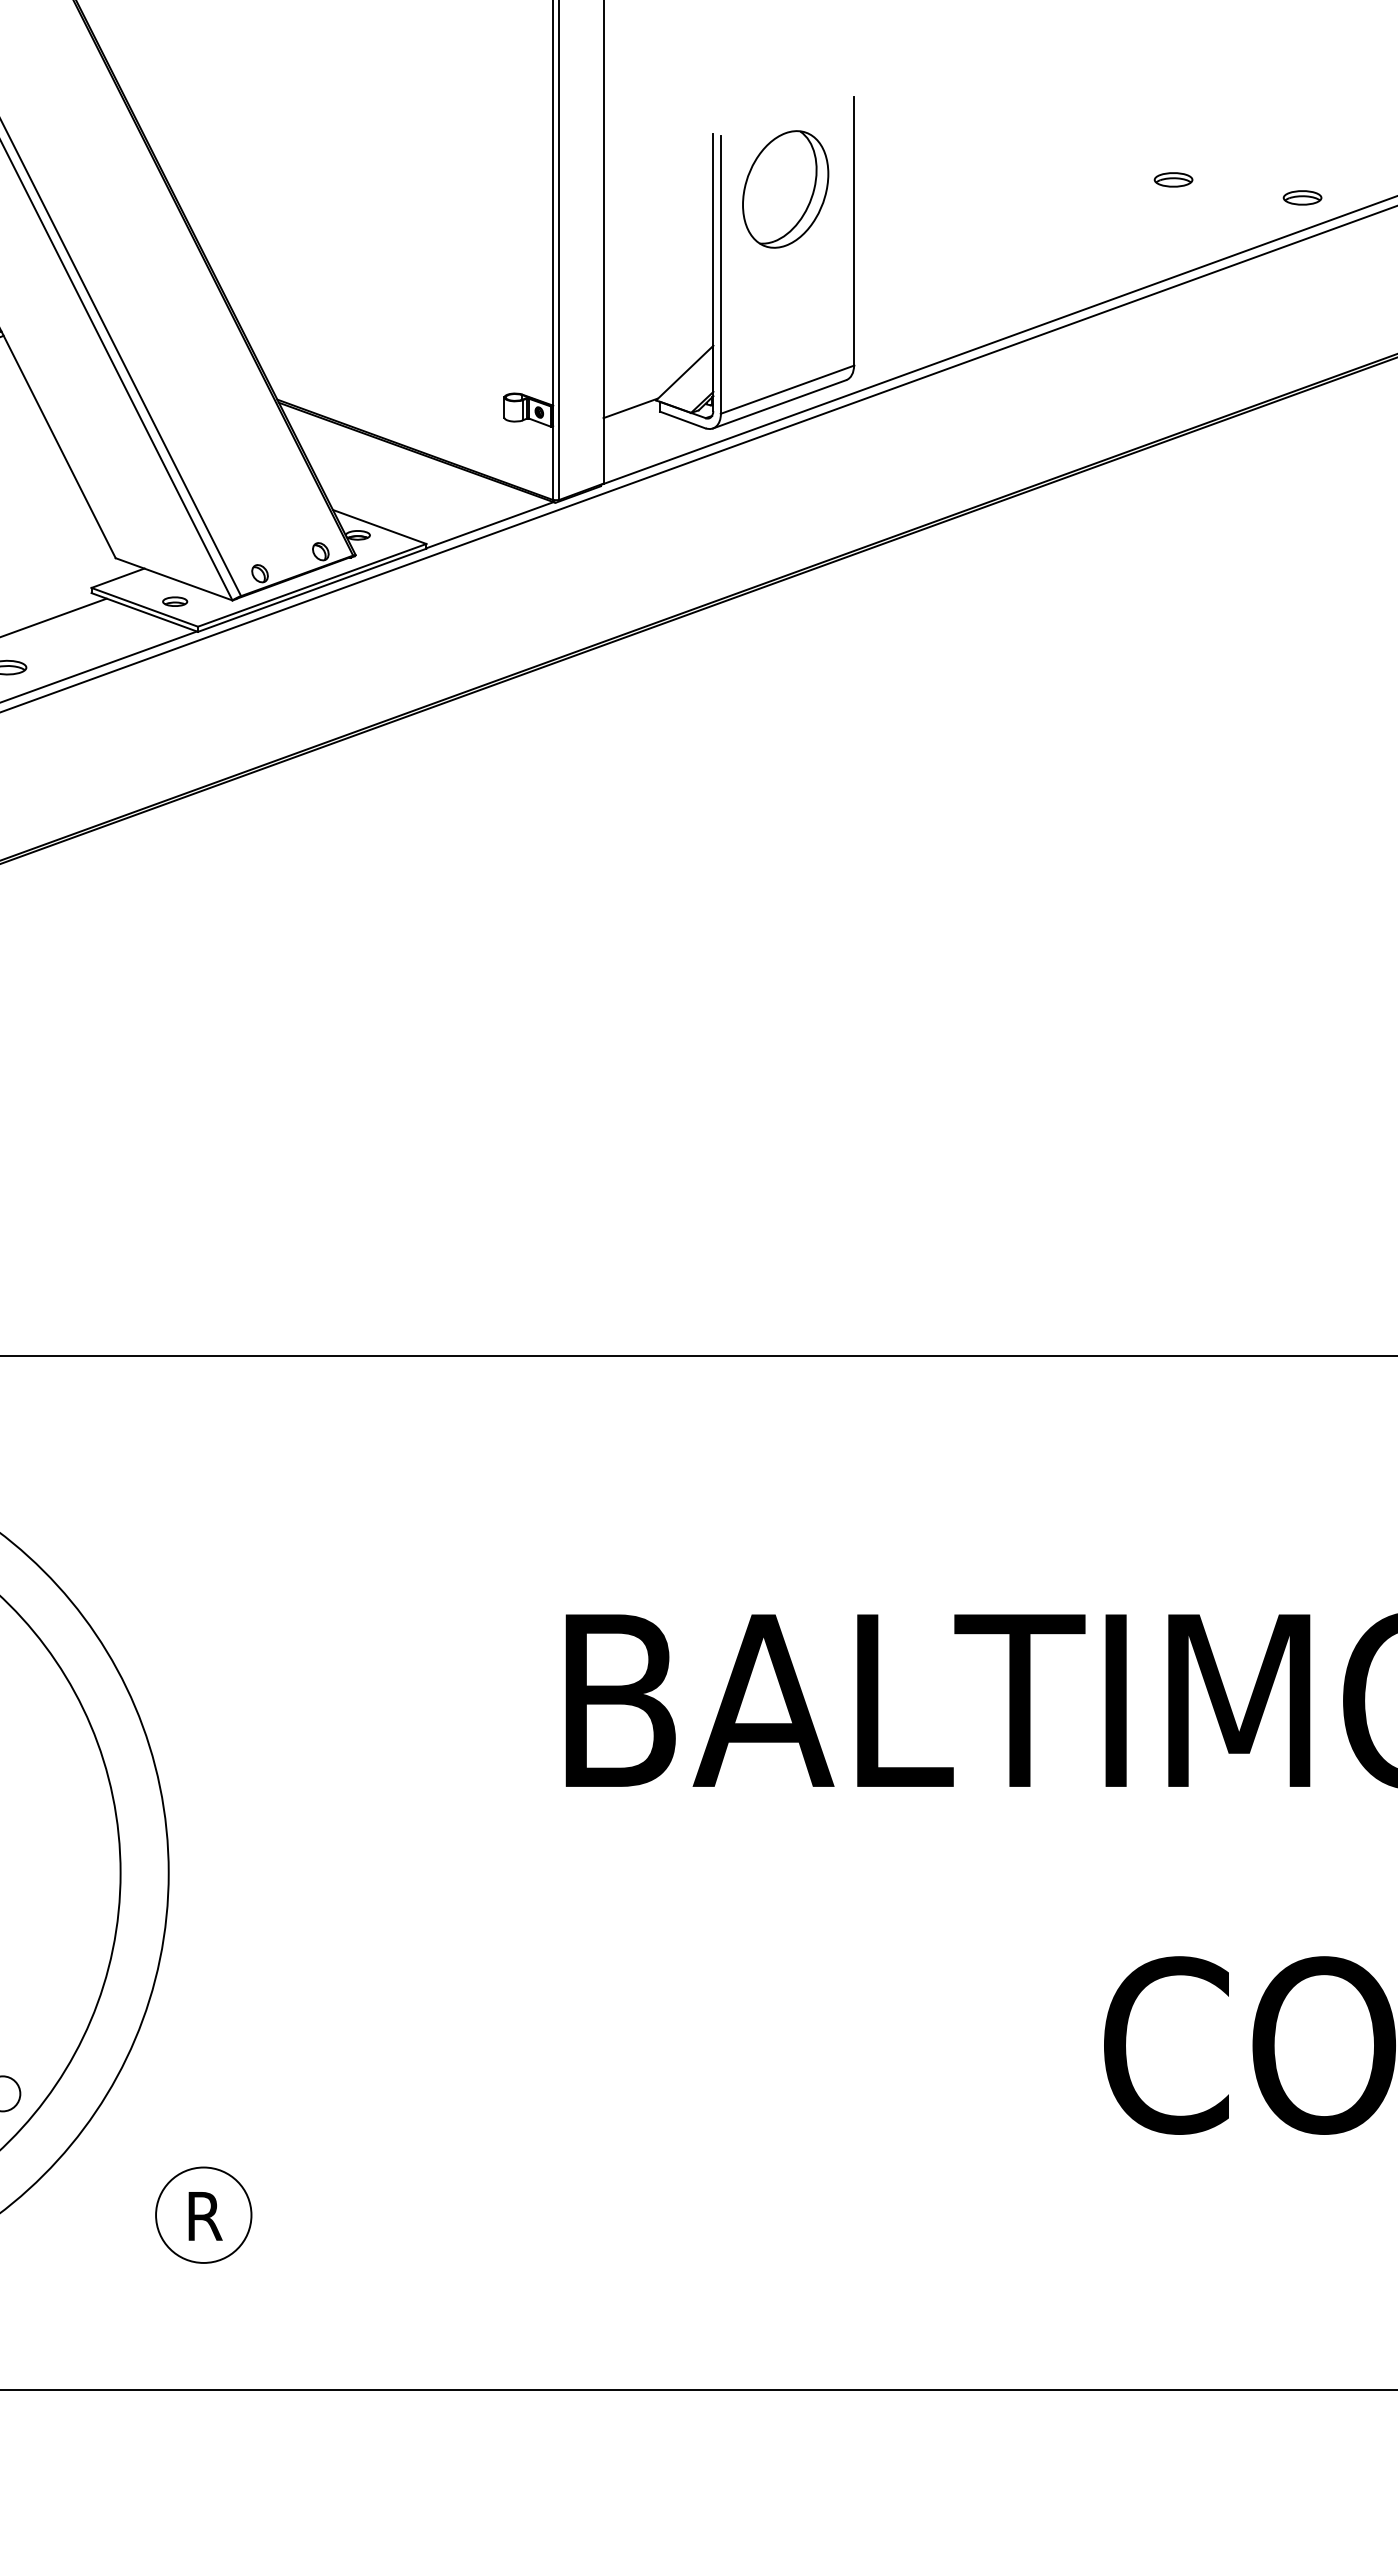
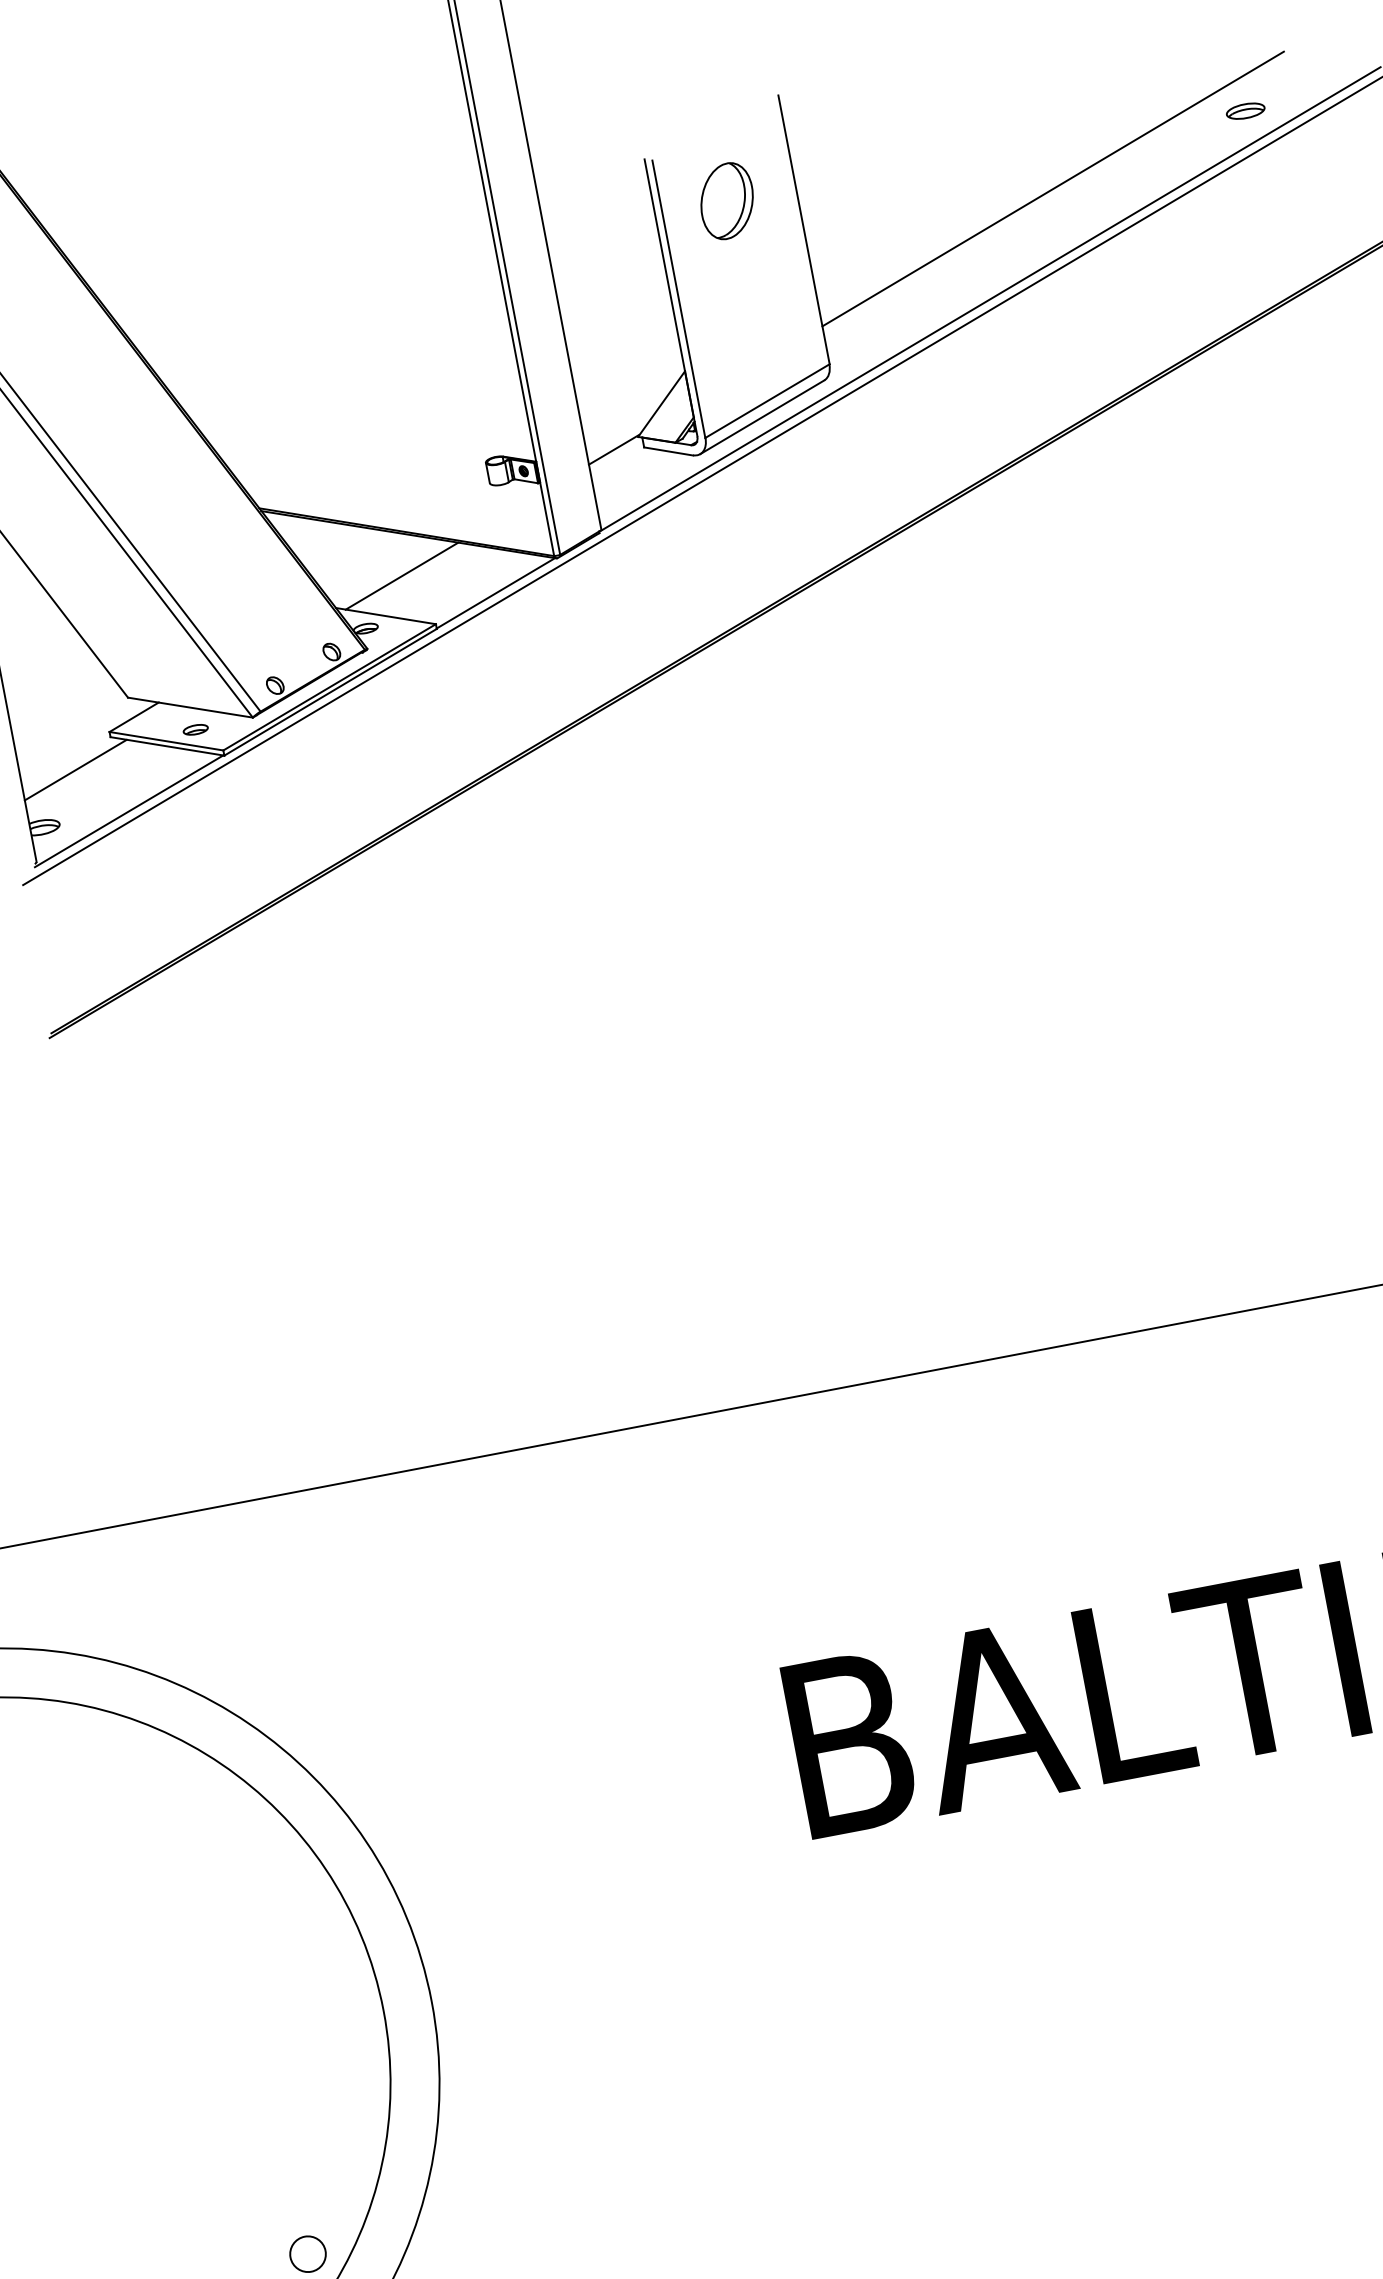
part: (1173, 179) -> (1113, 117), removed
part: (784, 188) -> (726, 200), size x0.62
line: (1102, 237) -> (1053, 188), added
line: (402, 491) -> (401, 576), added

